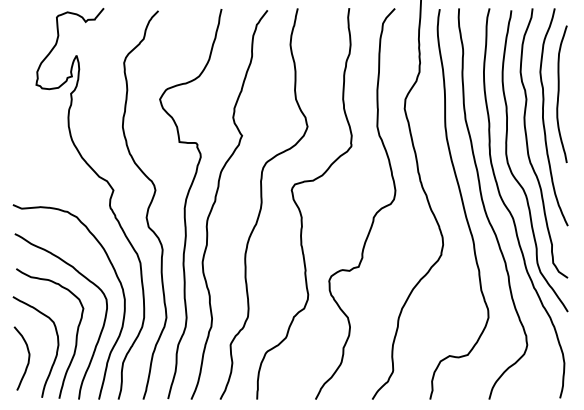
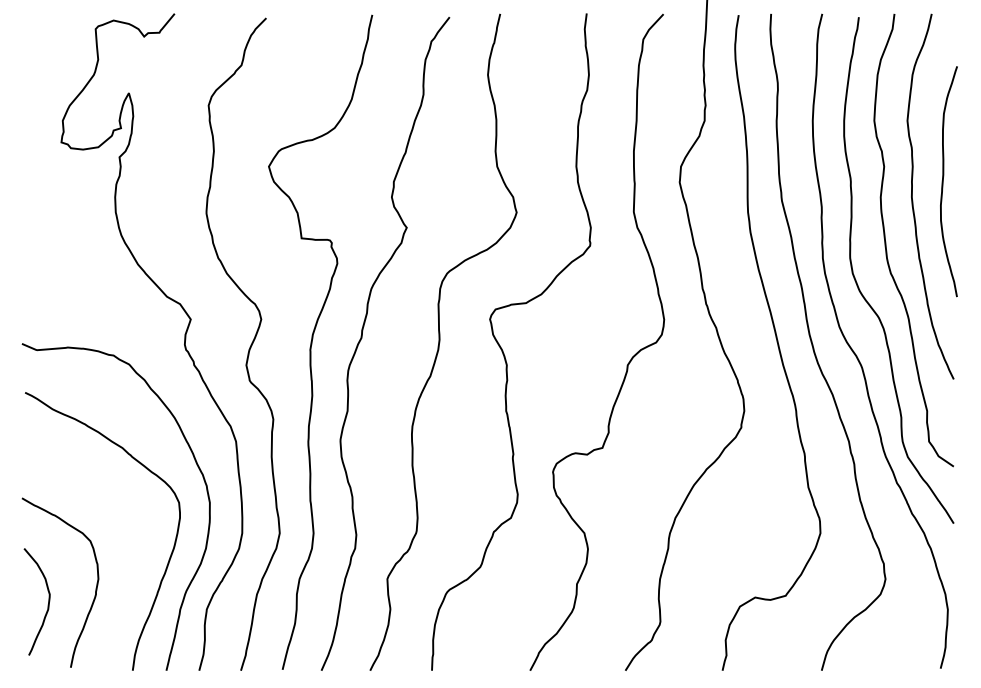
curve: (559, 94) -> (944, 181), moved
curve: (75, 337) -> (126, 566), removed

